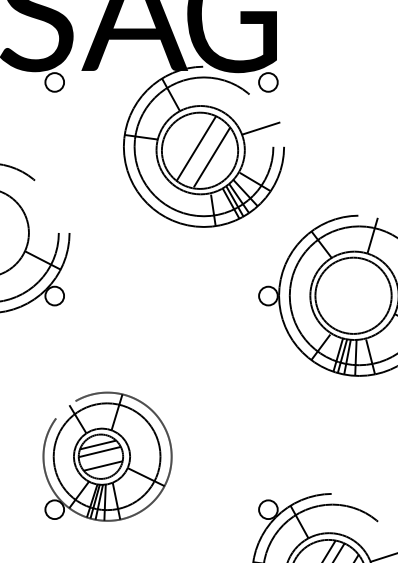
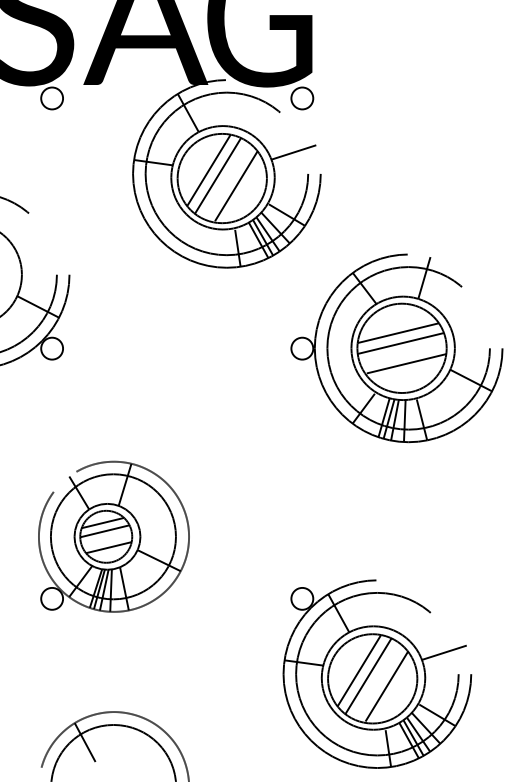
line: (188, 143) -> (208, 170), added
line: (350, 283) -> (398, 333), added
line: (352, 291) -> (400, 343), added
line: (357, 308) -> (406, 363), added

